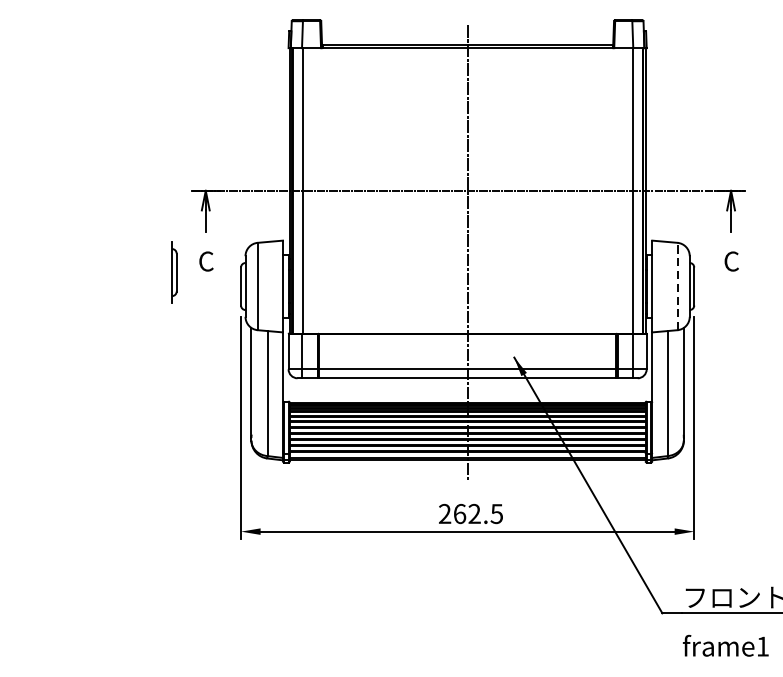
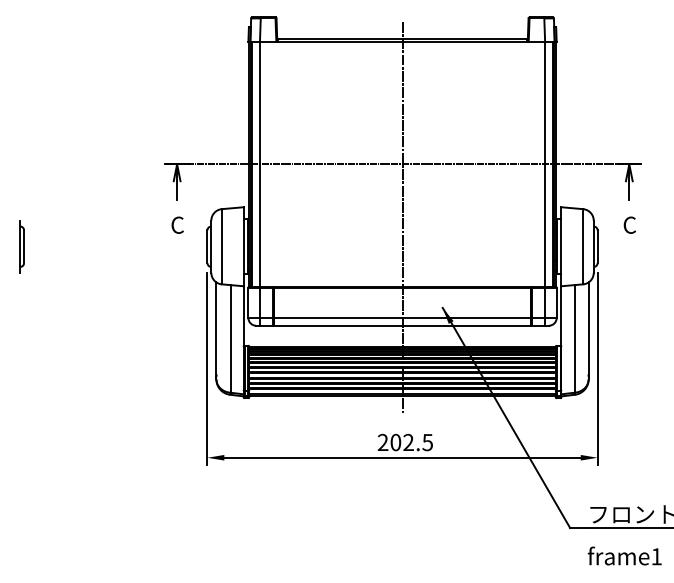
part: (173, 272) -> (21, 246), moved
line: (677, 286) -> (583, 246), dashed -> solid
text: (459, 513) -> (395, 442), 262.5 -> 202.5

